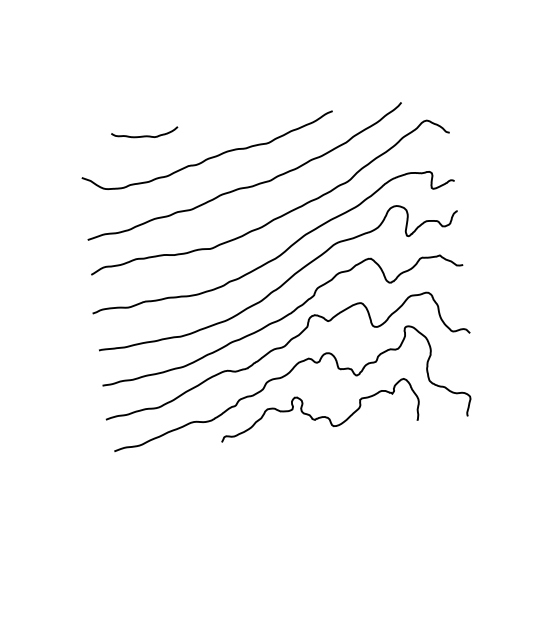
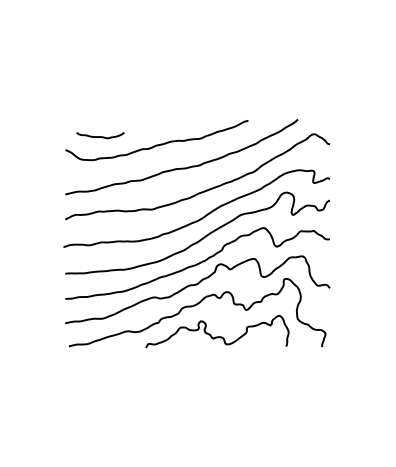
curve: (145, 135) -> (100, 136), moved

